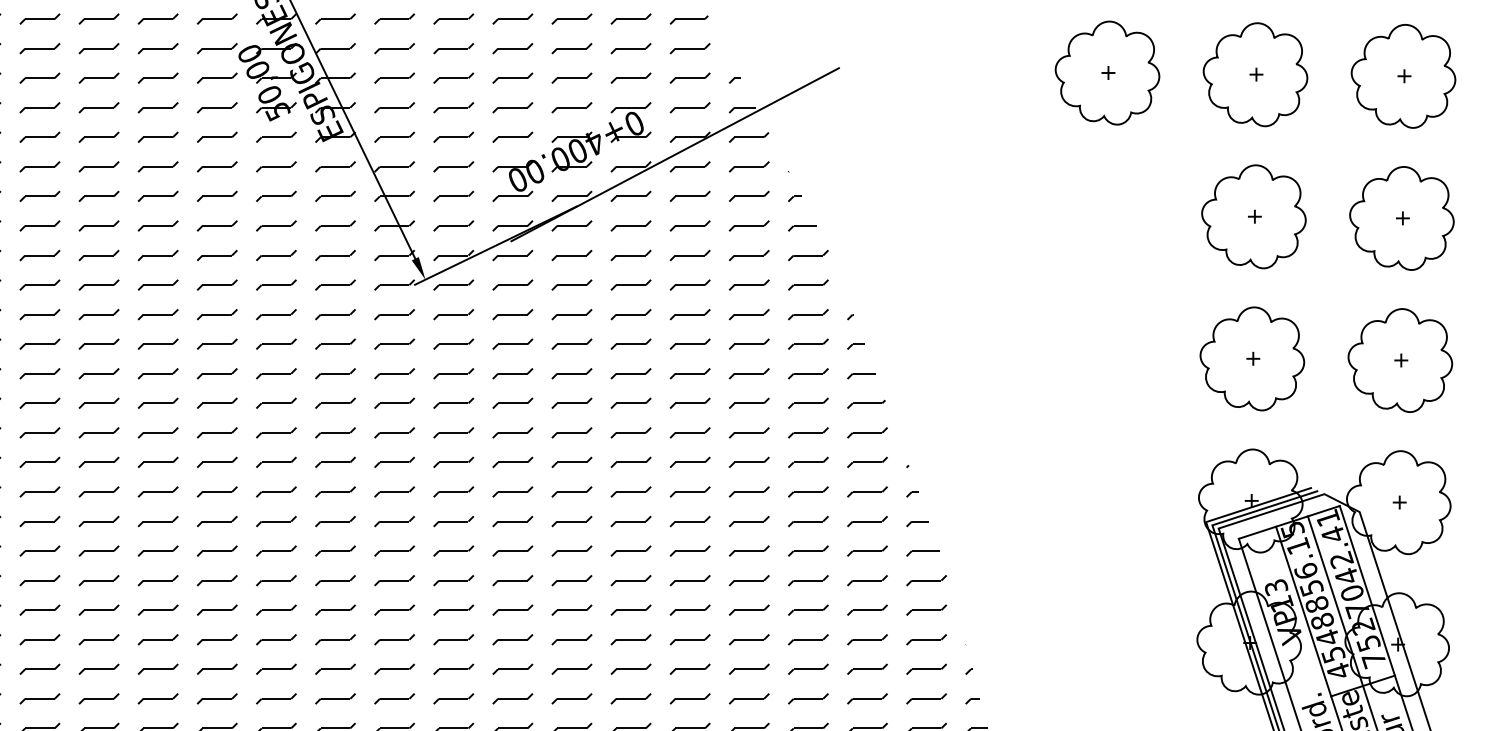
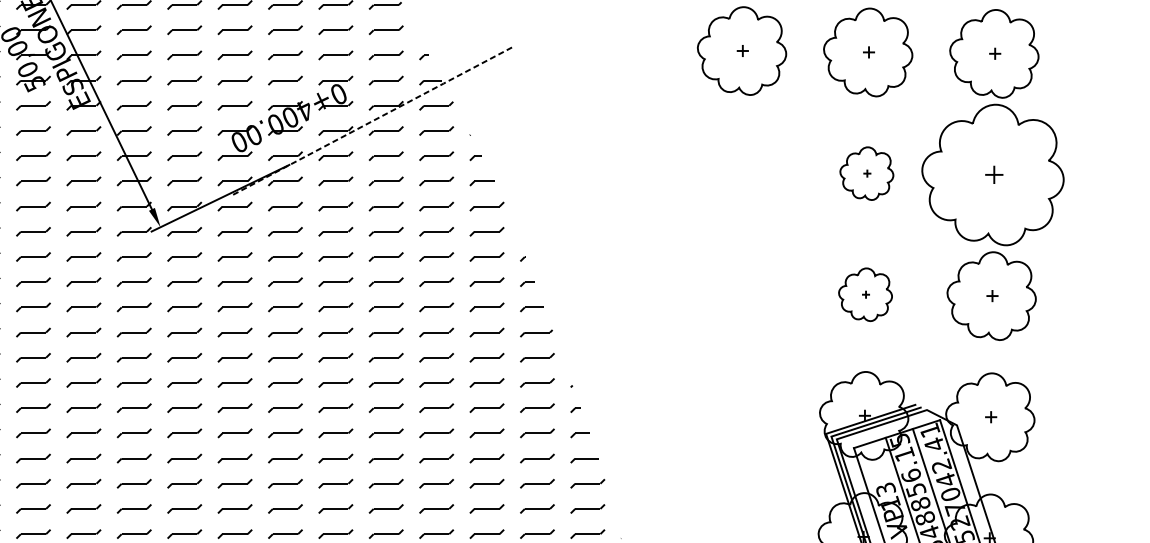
line: (676, 154) -> (374, 120), solid -> dashed
part: (1253, 216) -> (866, 173), size x0.6
part: (1401, 218) -> (992, 175), size x1.6
part: (1252, 358) -> (865, 294), size x0.6

